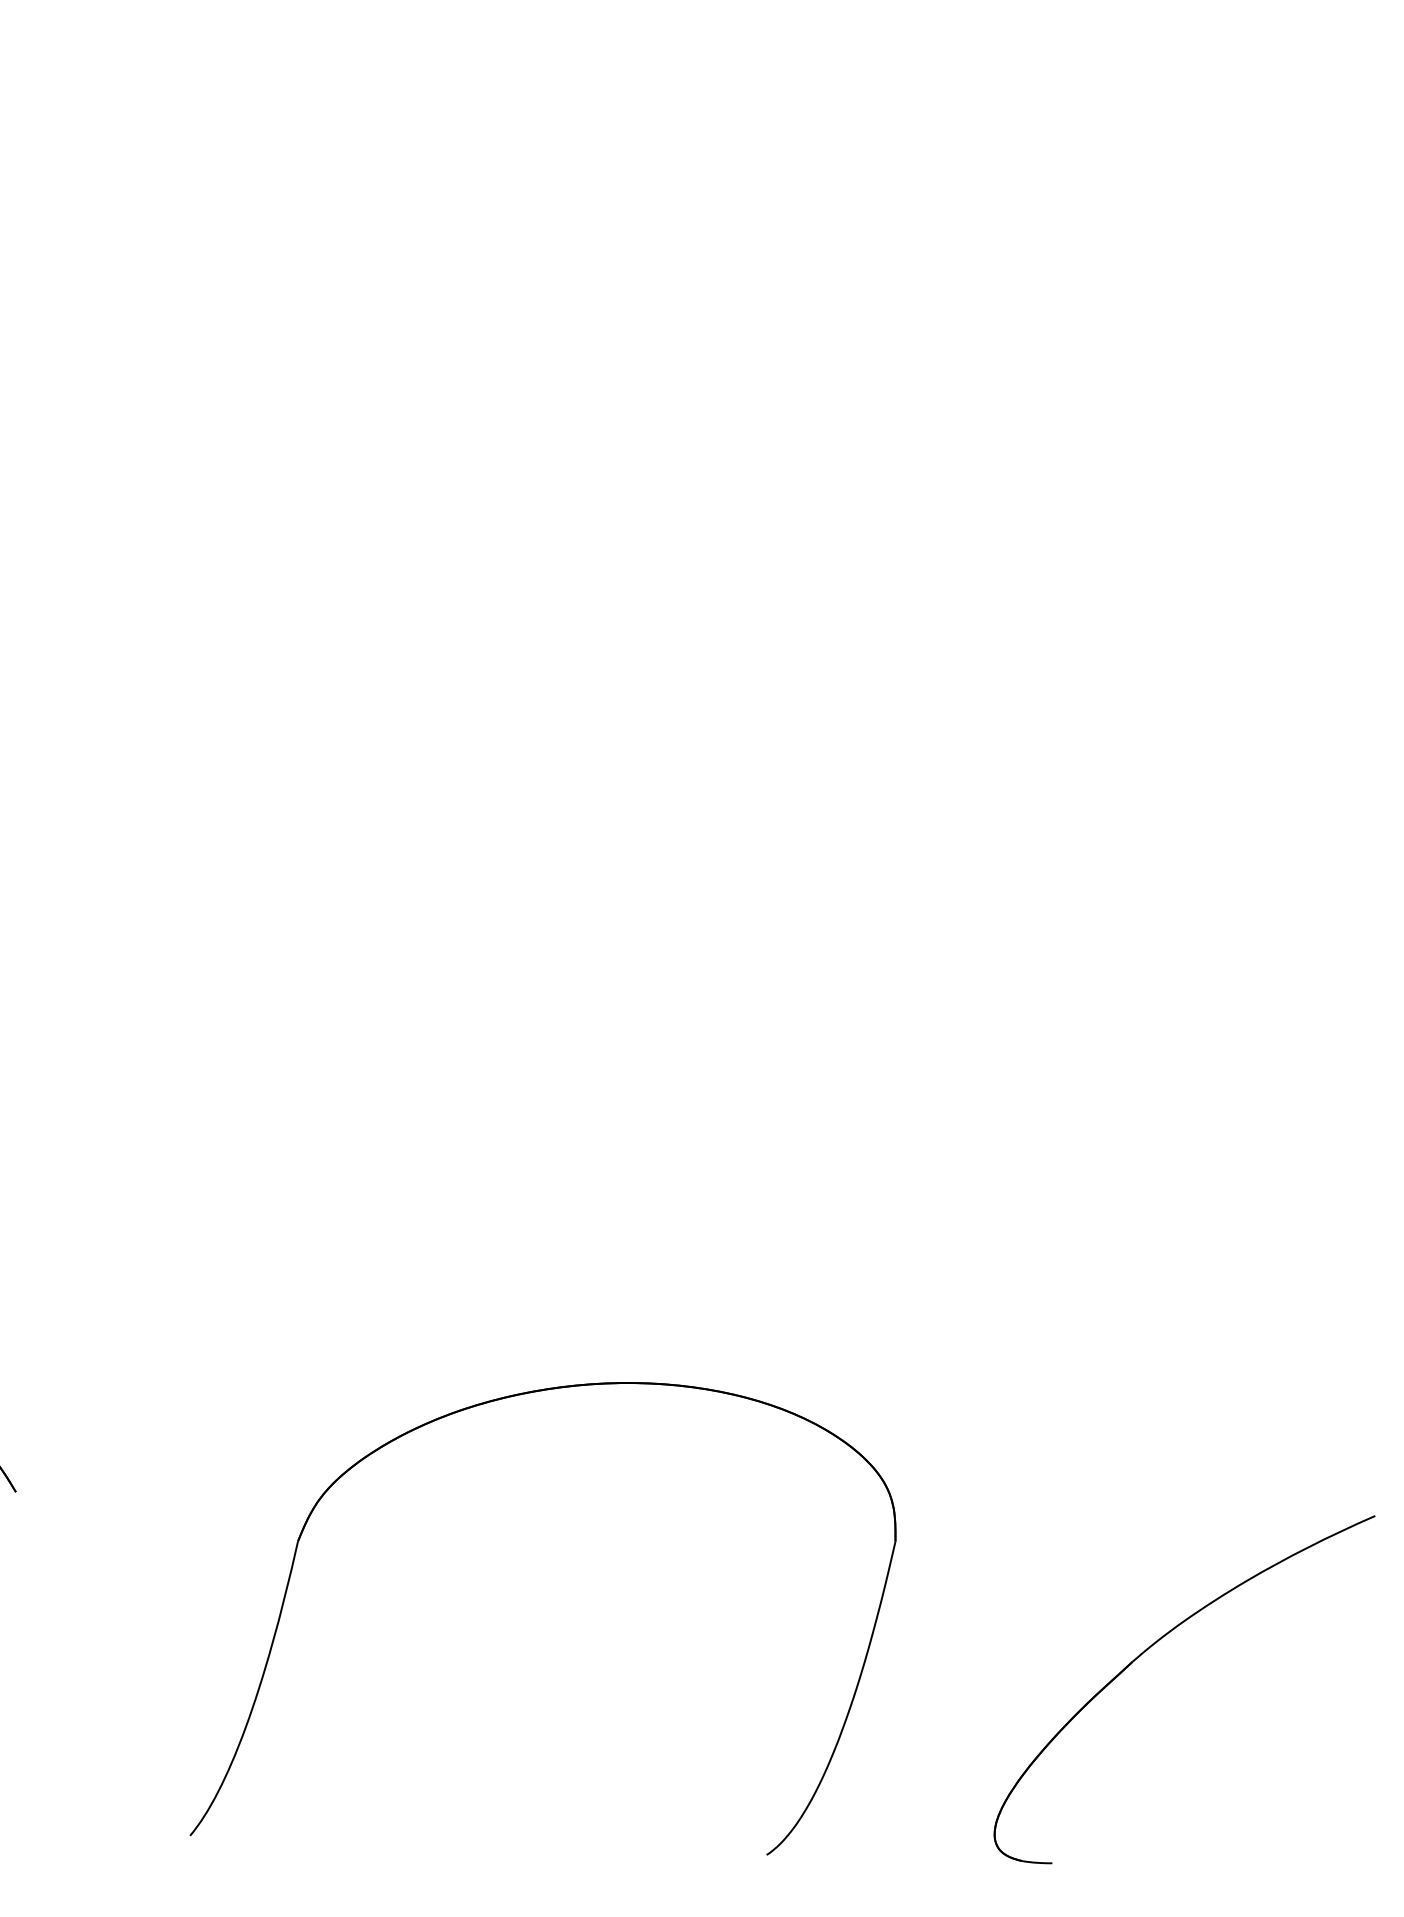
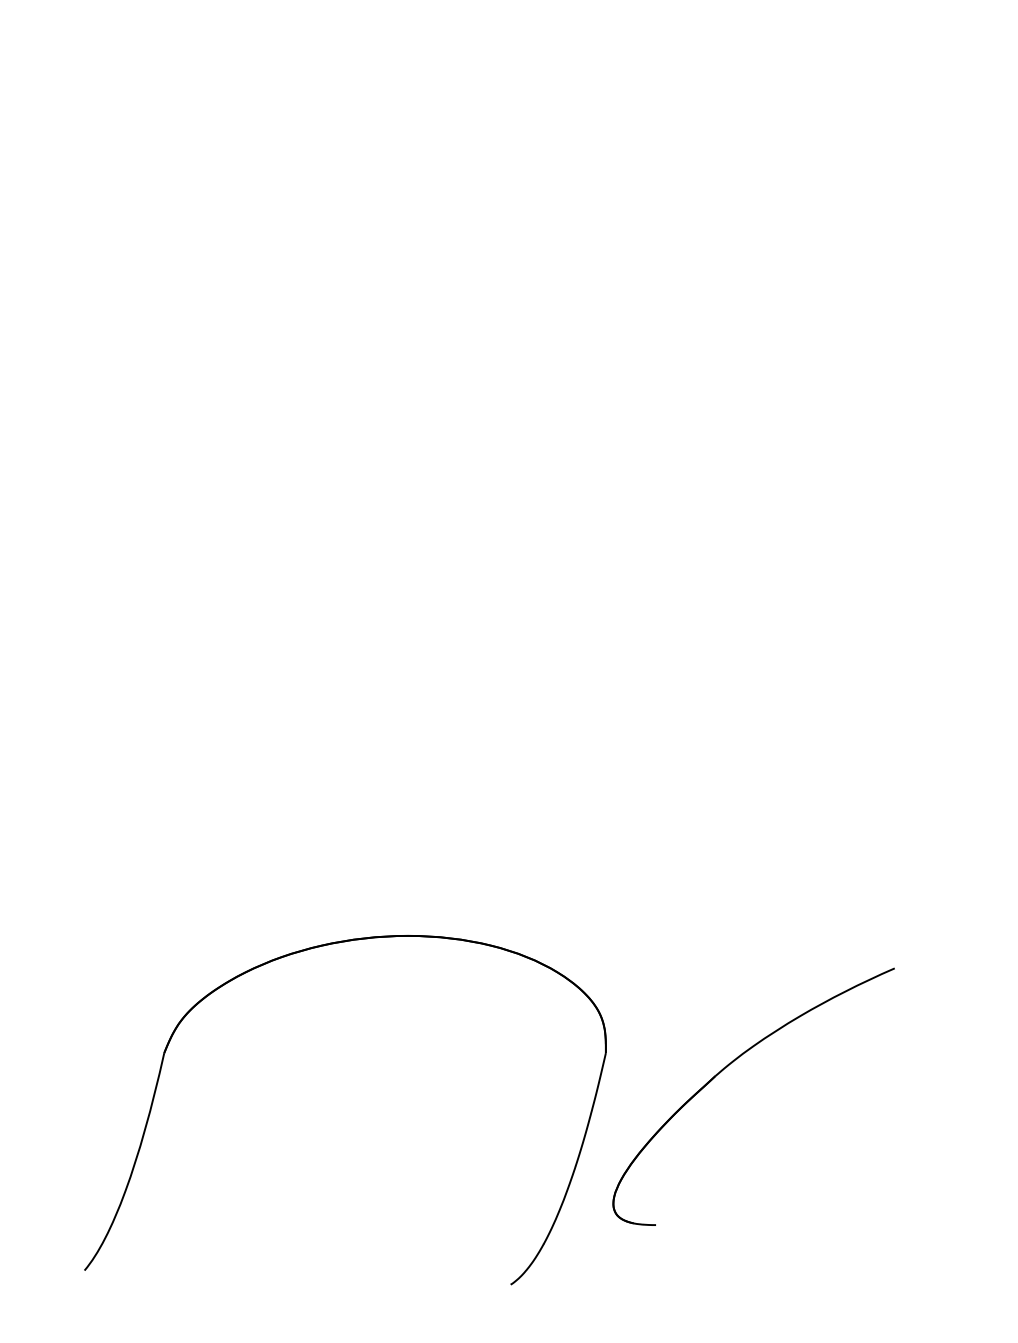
part: (1151, 1647) -> (729, 1065), moved

